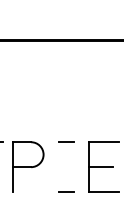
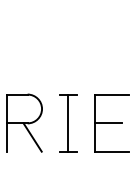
line: (66, 166) -> (68, 122), added
line: (35, 179) -> (32, 137), added

